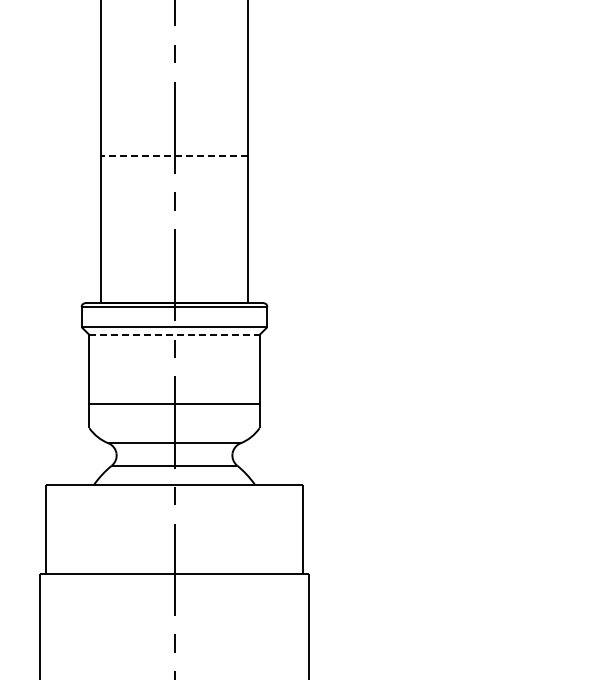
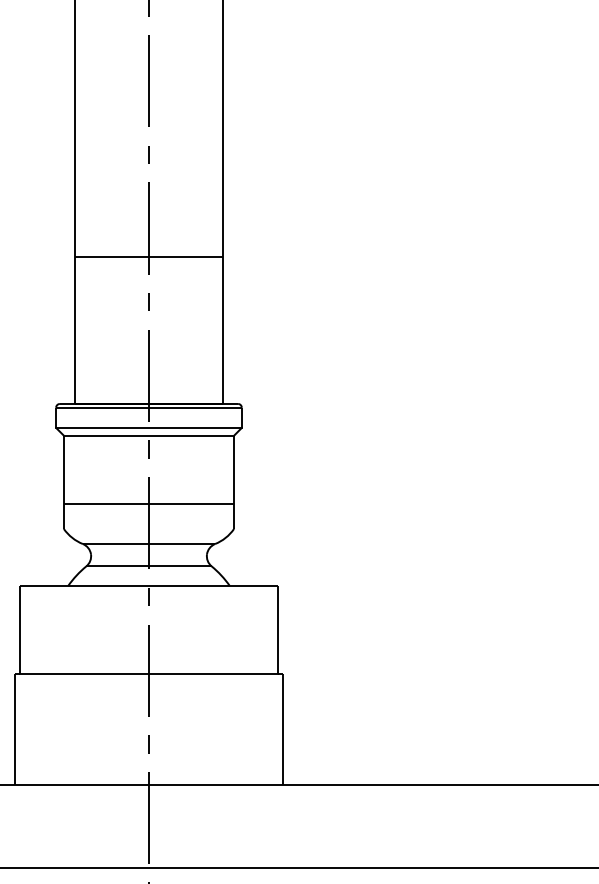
line: (174, 155) -> (148, 256), dashed -> solid
line: (175, 334) -> (149, 435), dashed -> solid

